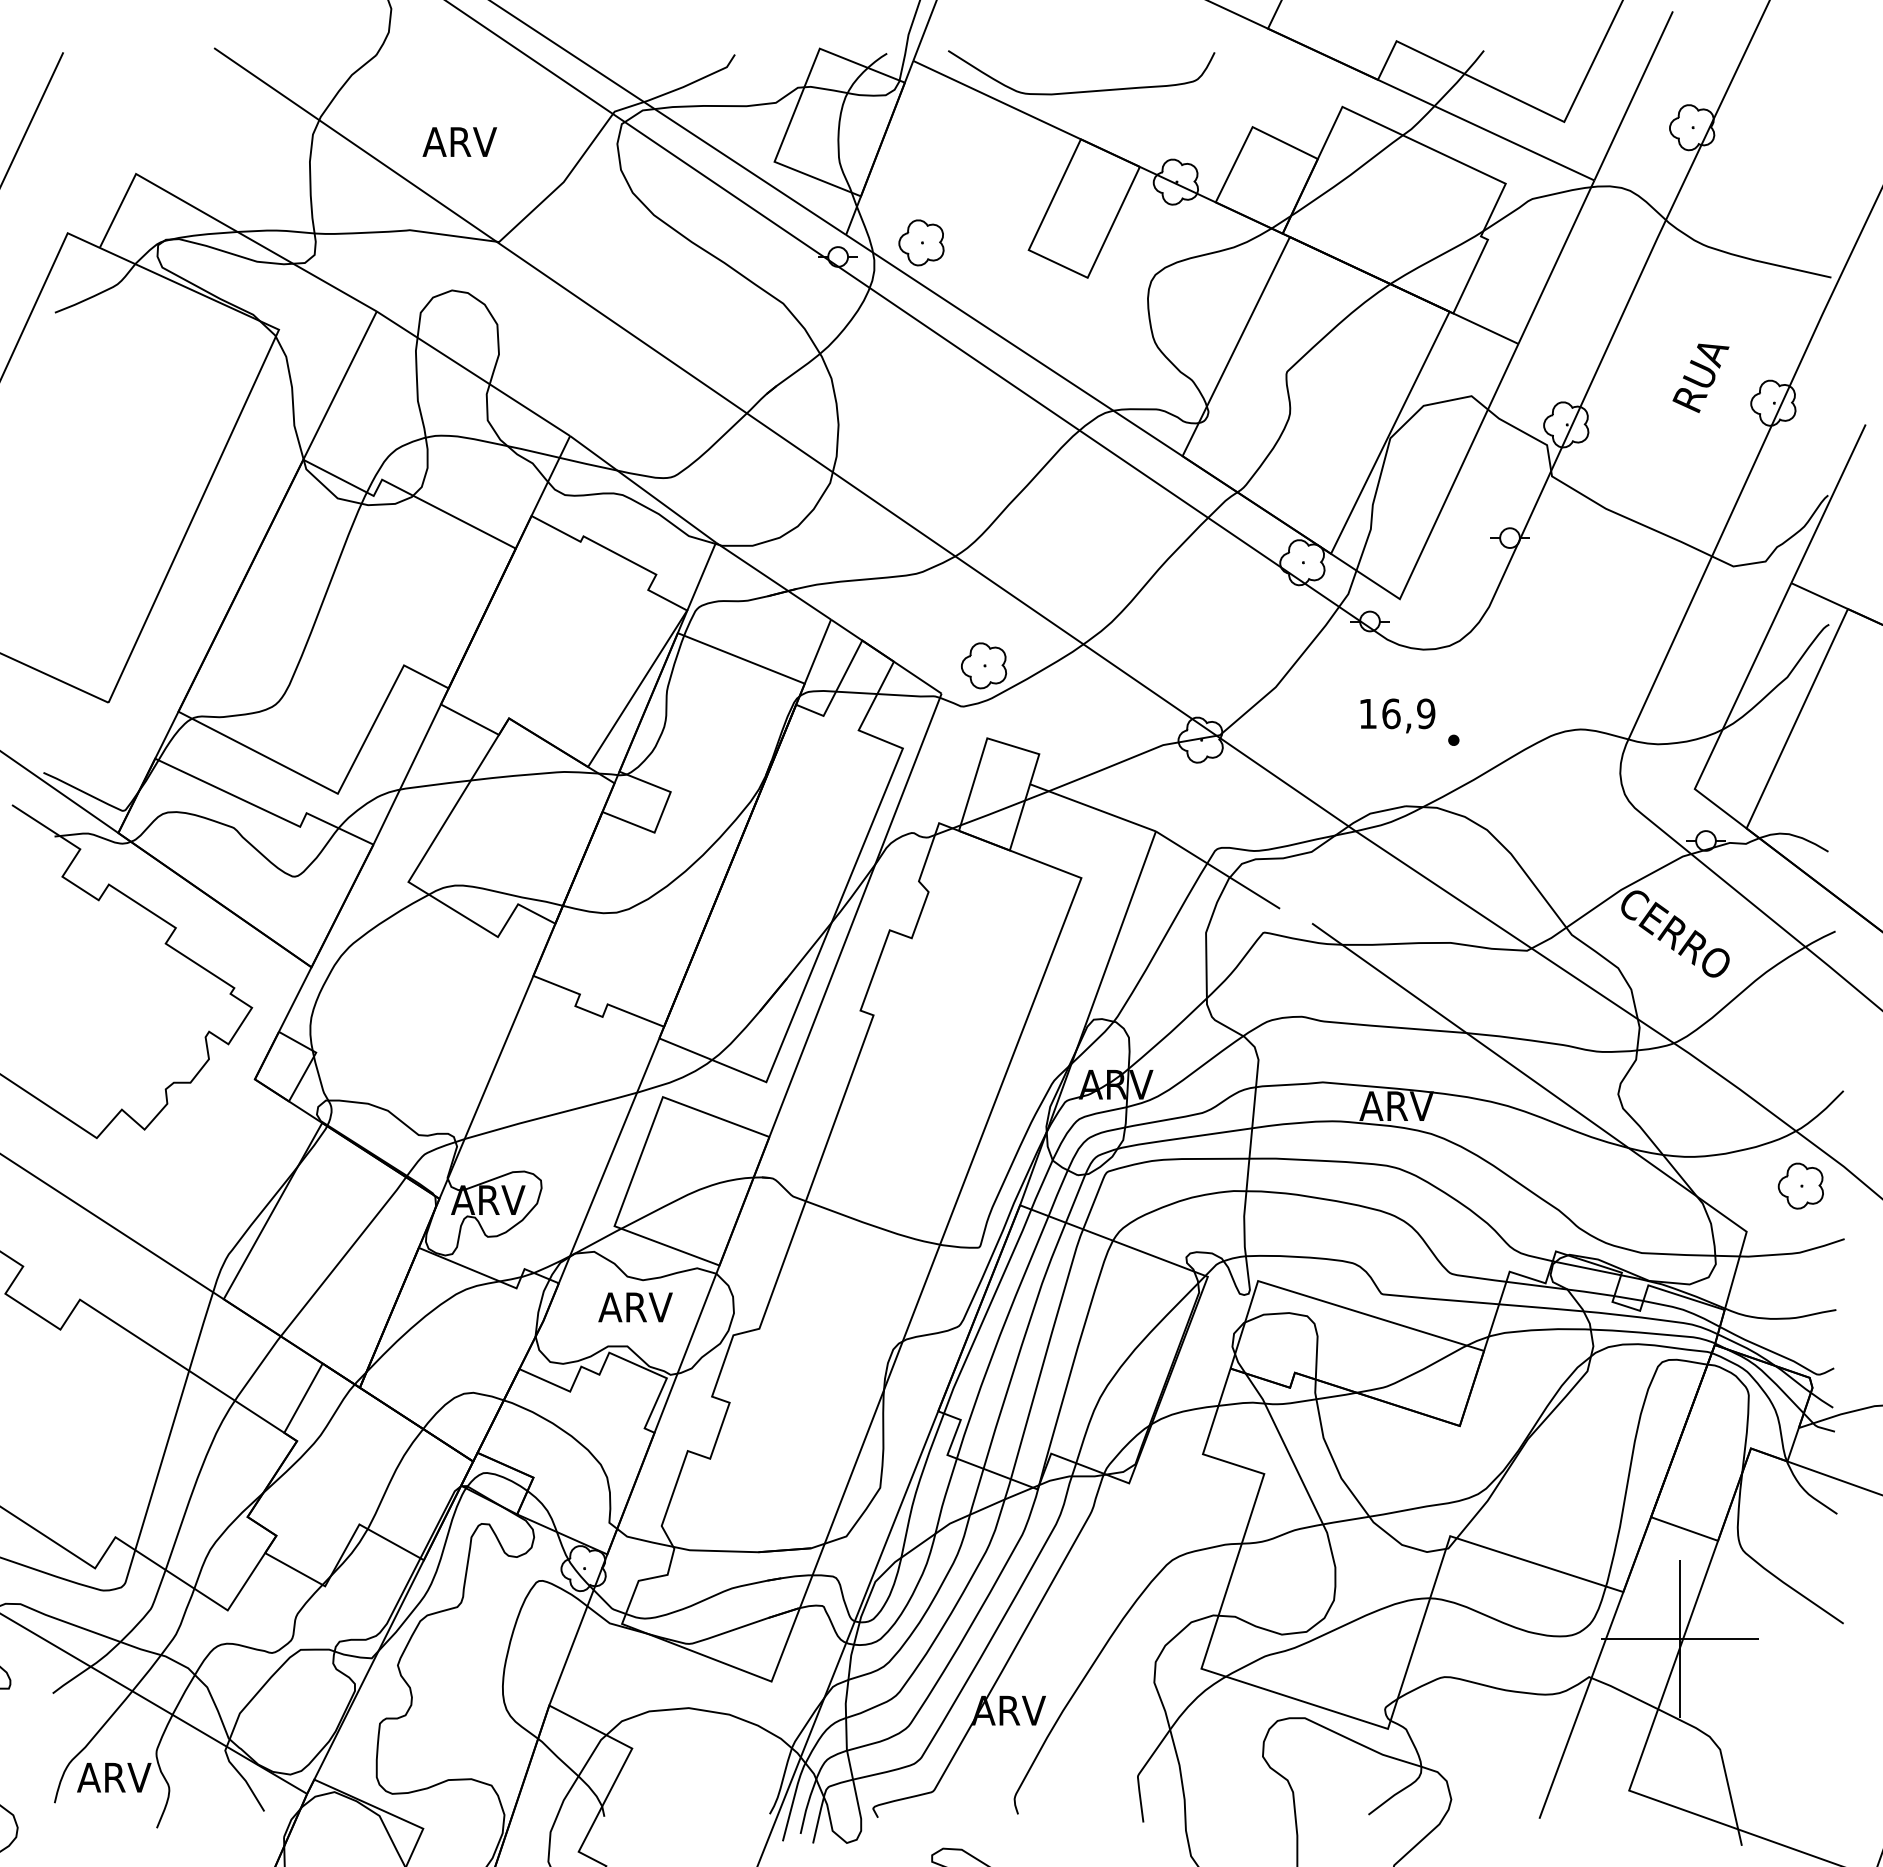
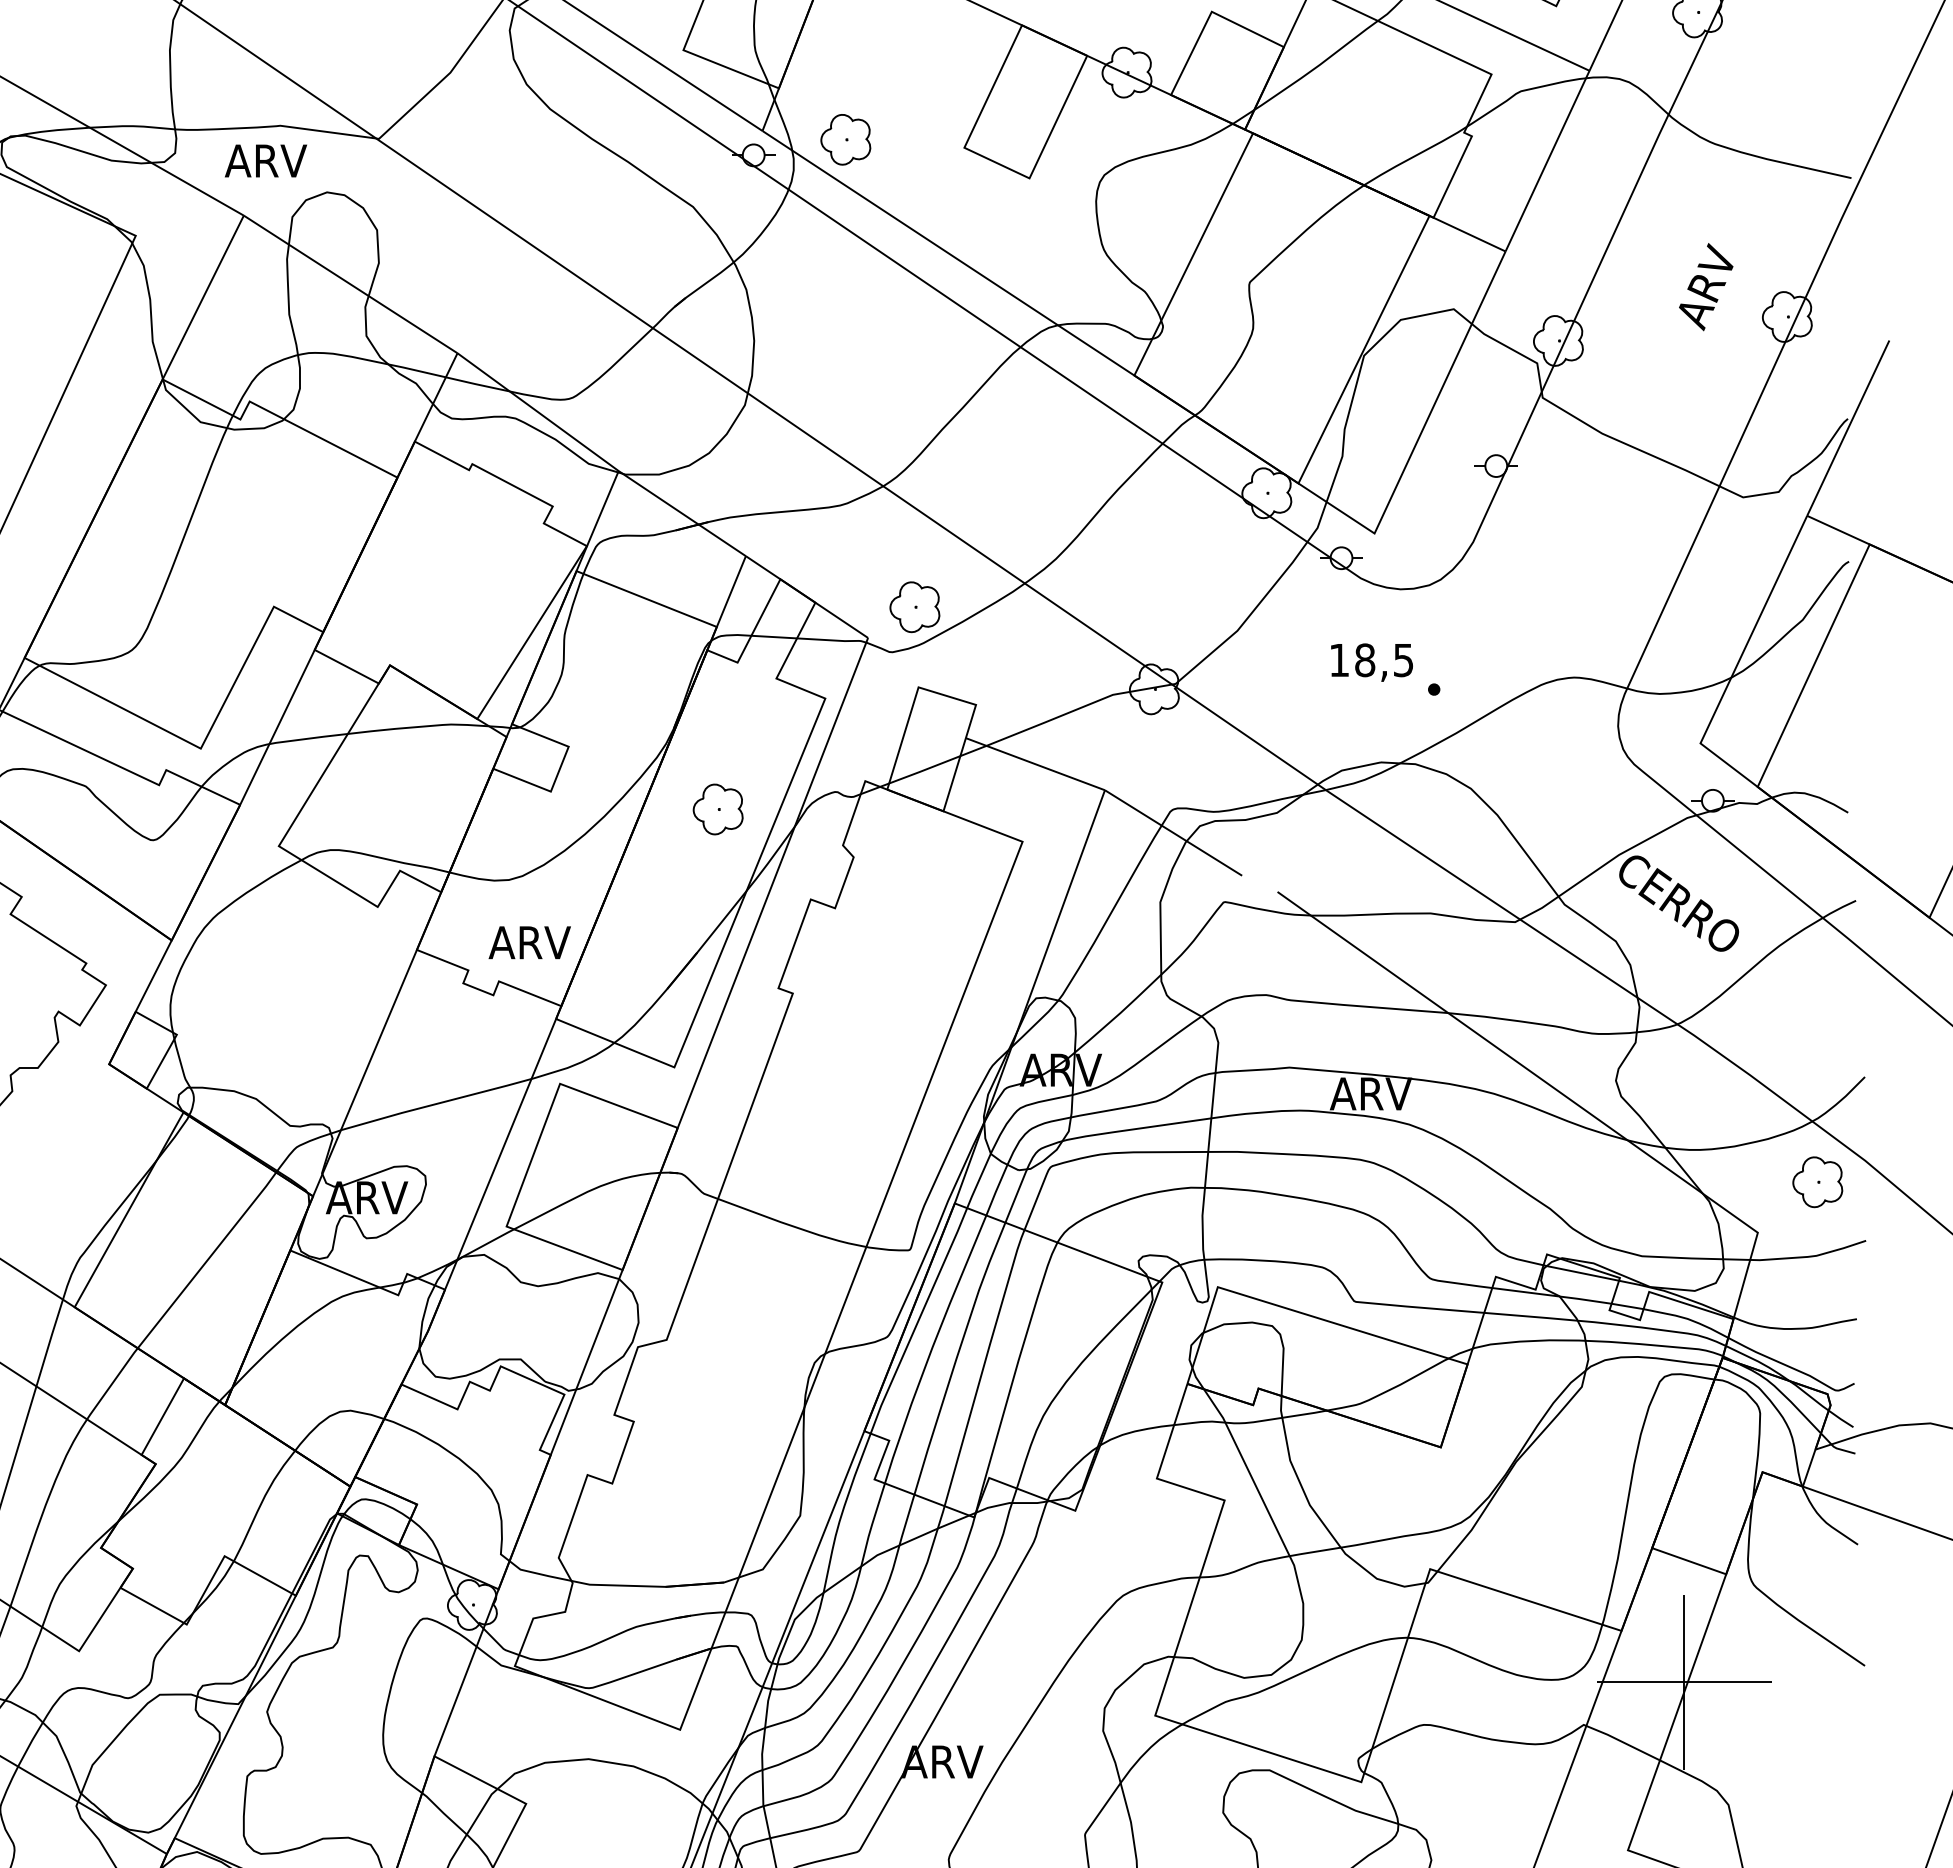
text: (459, 141) -> (265, 160), moved
text: (1700, 376) -> (1706, 287), RUA -> ARV
text: (1408, 713) -> (1384, 659), 16,9 -> 18,5
part: (806, 848) -> (718, 809), added
text: (635, 1307) -> (529, 942), moved

